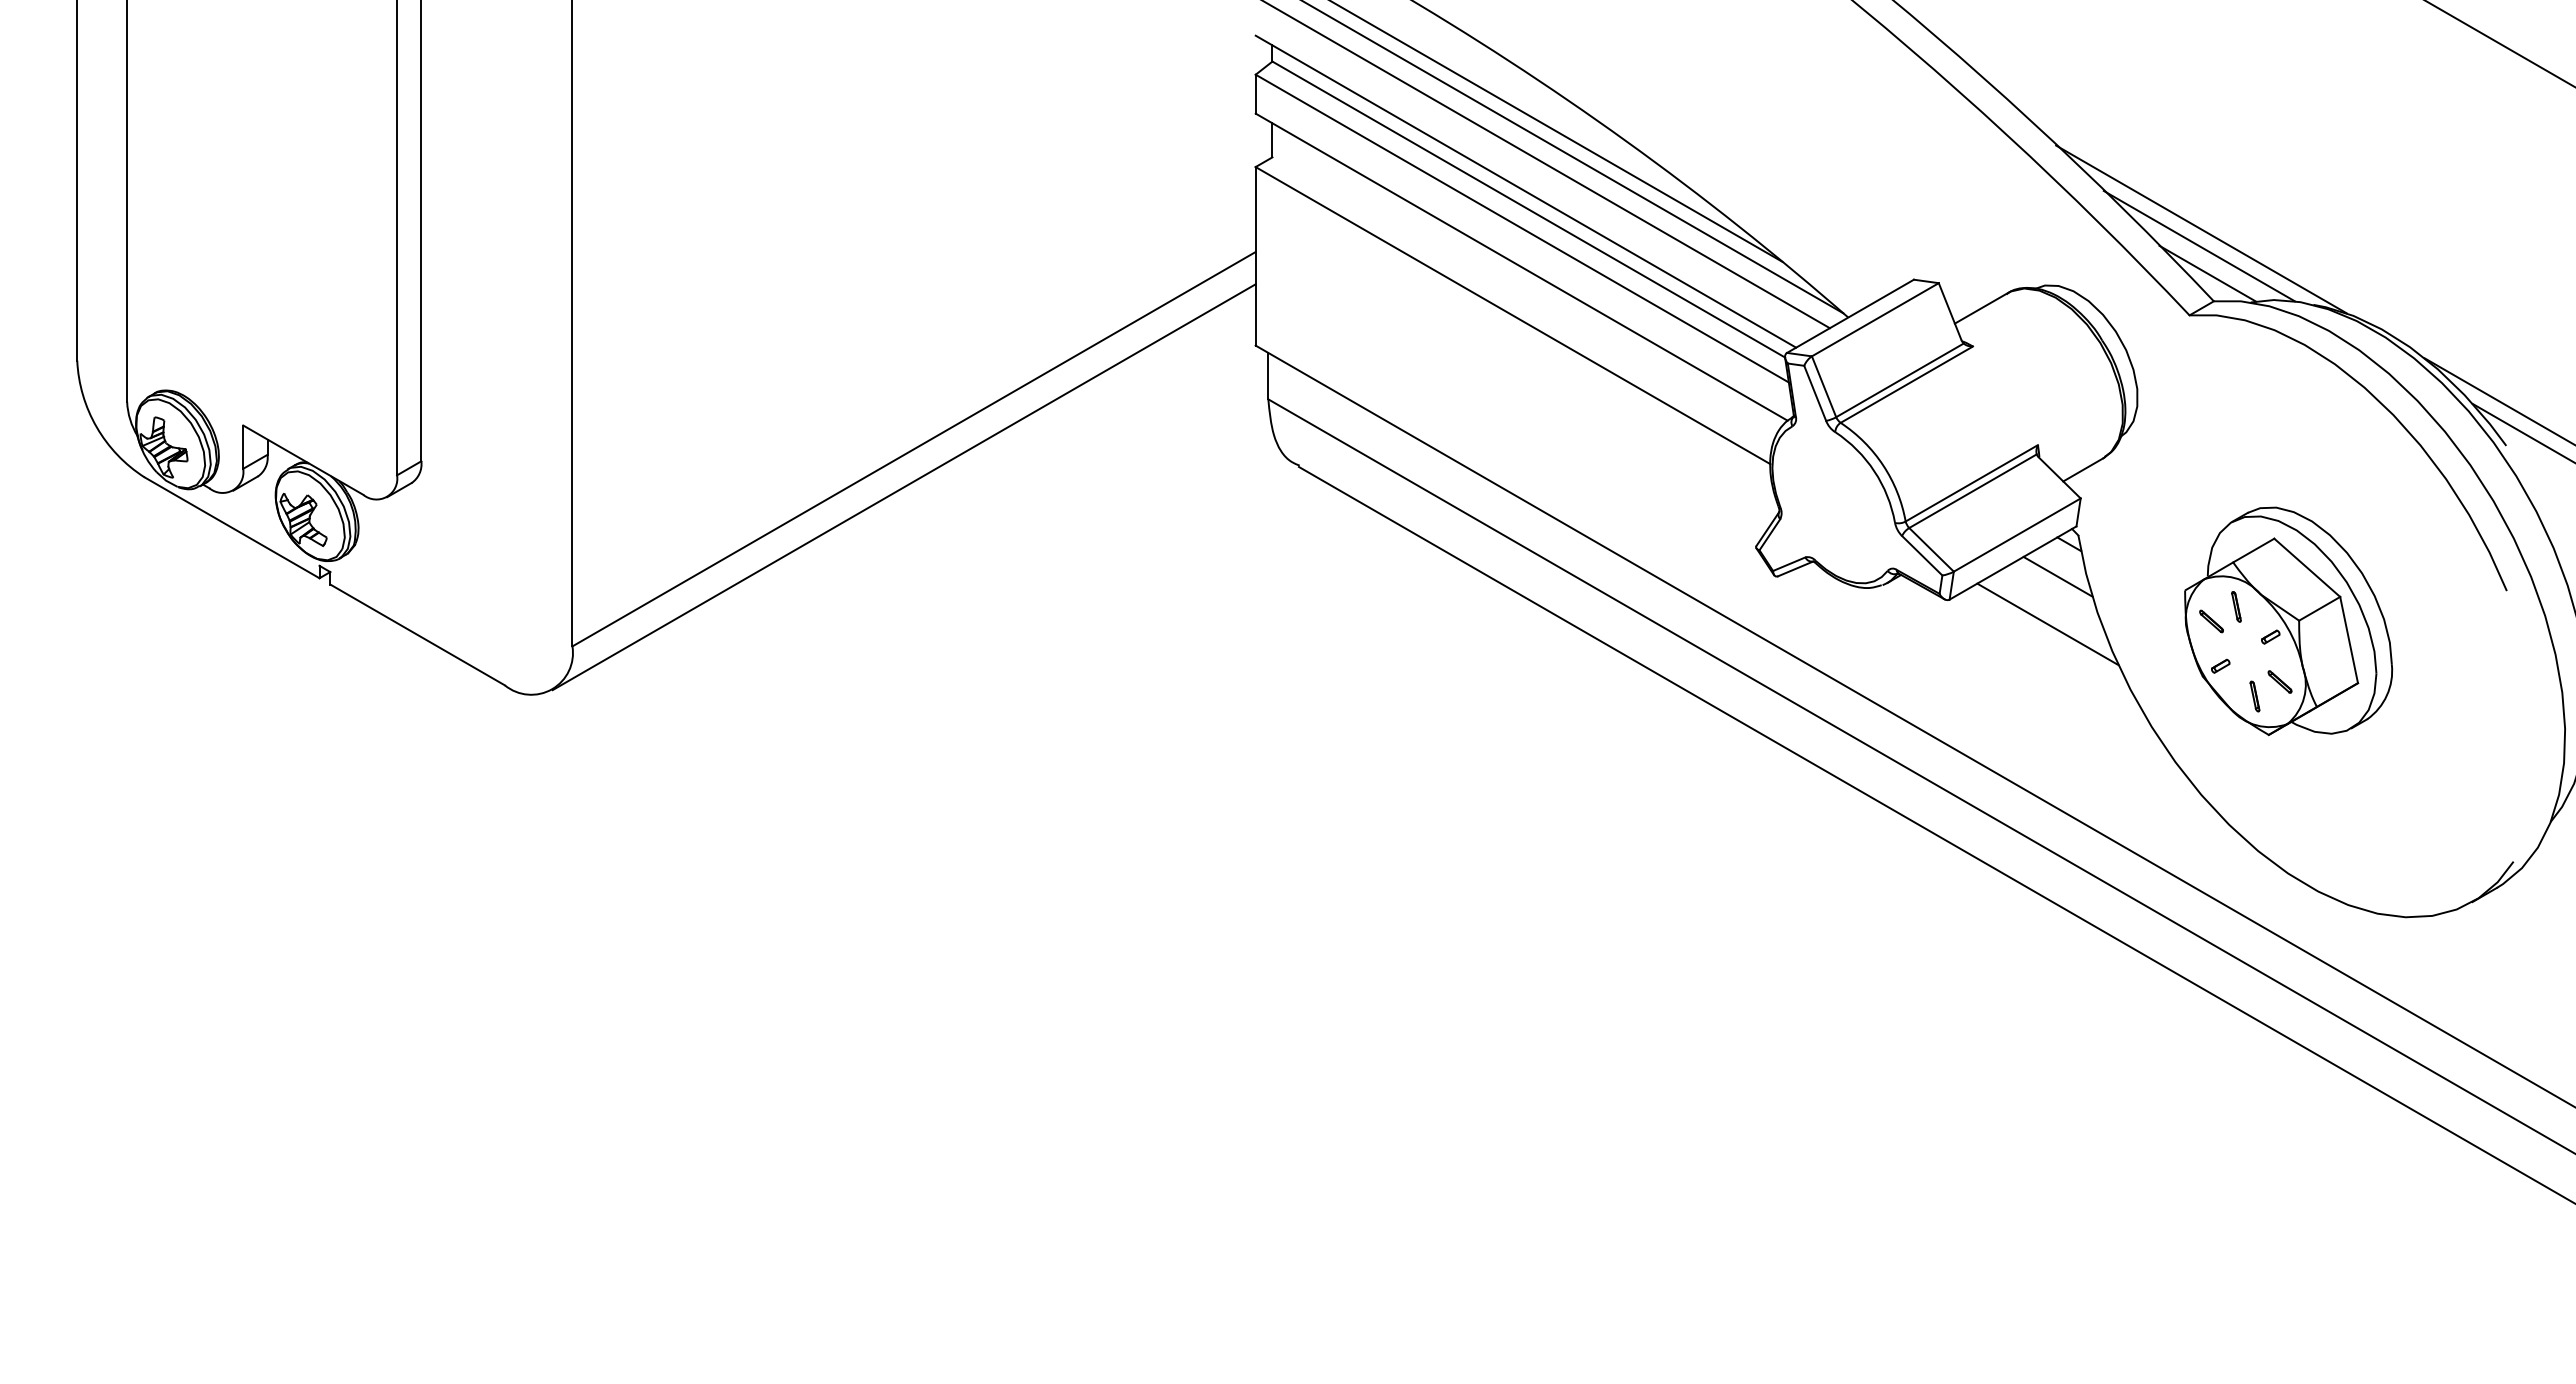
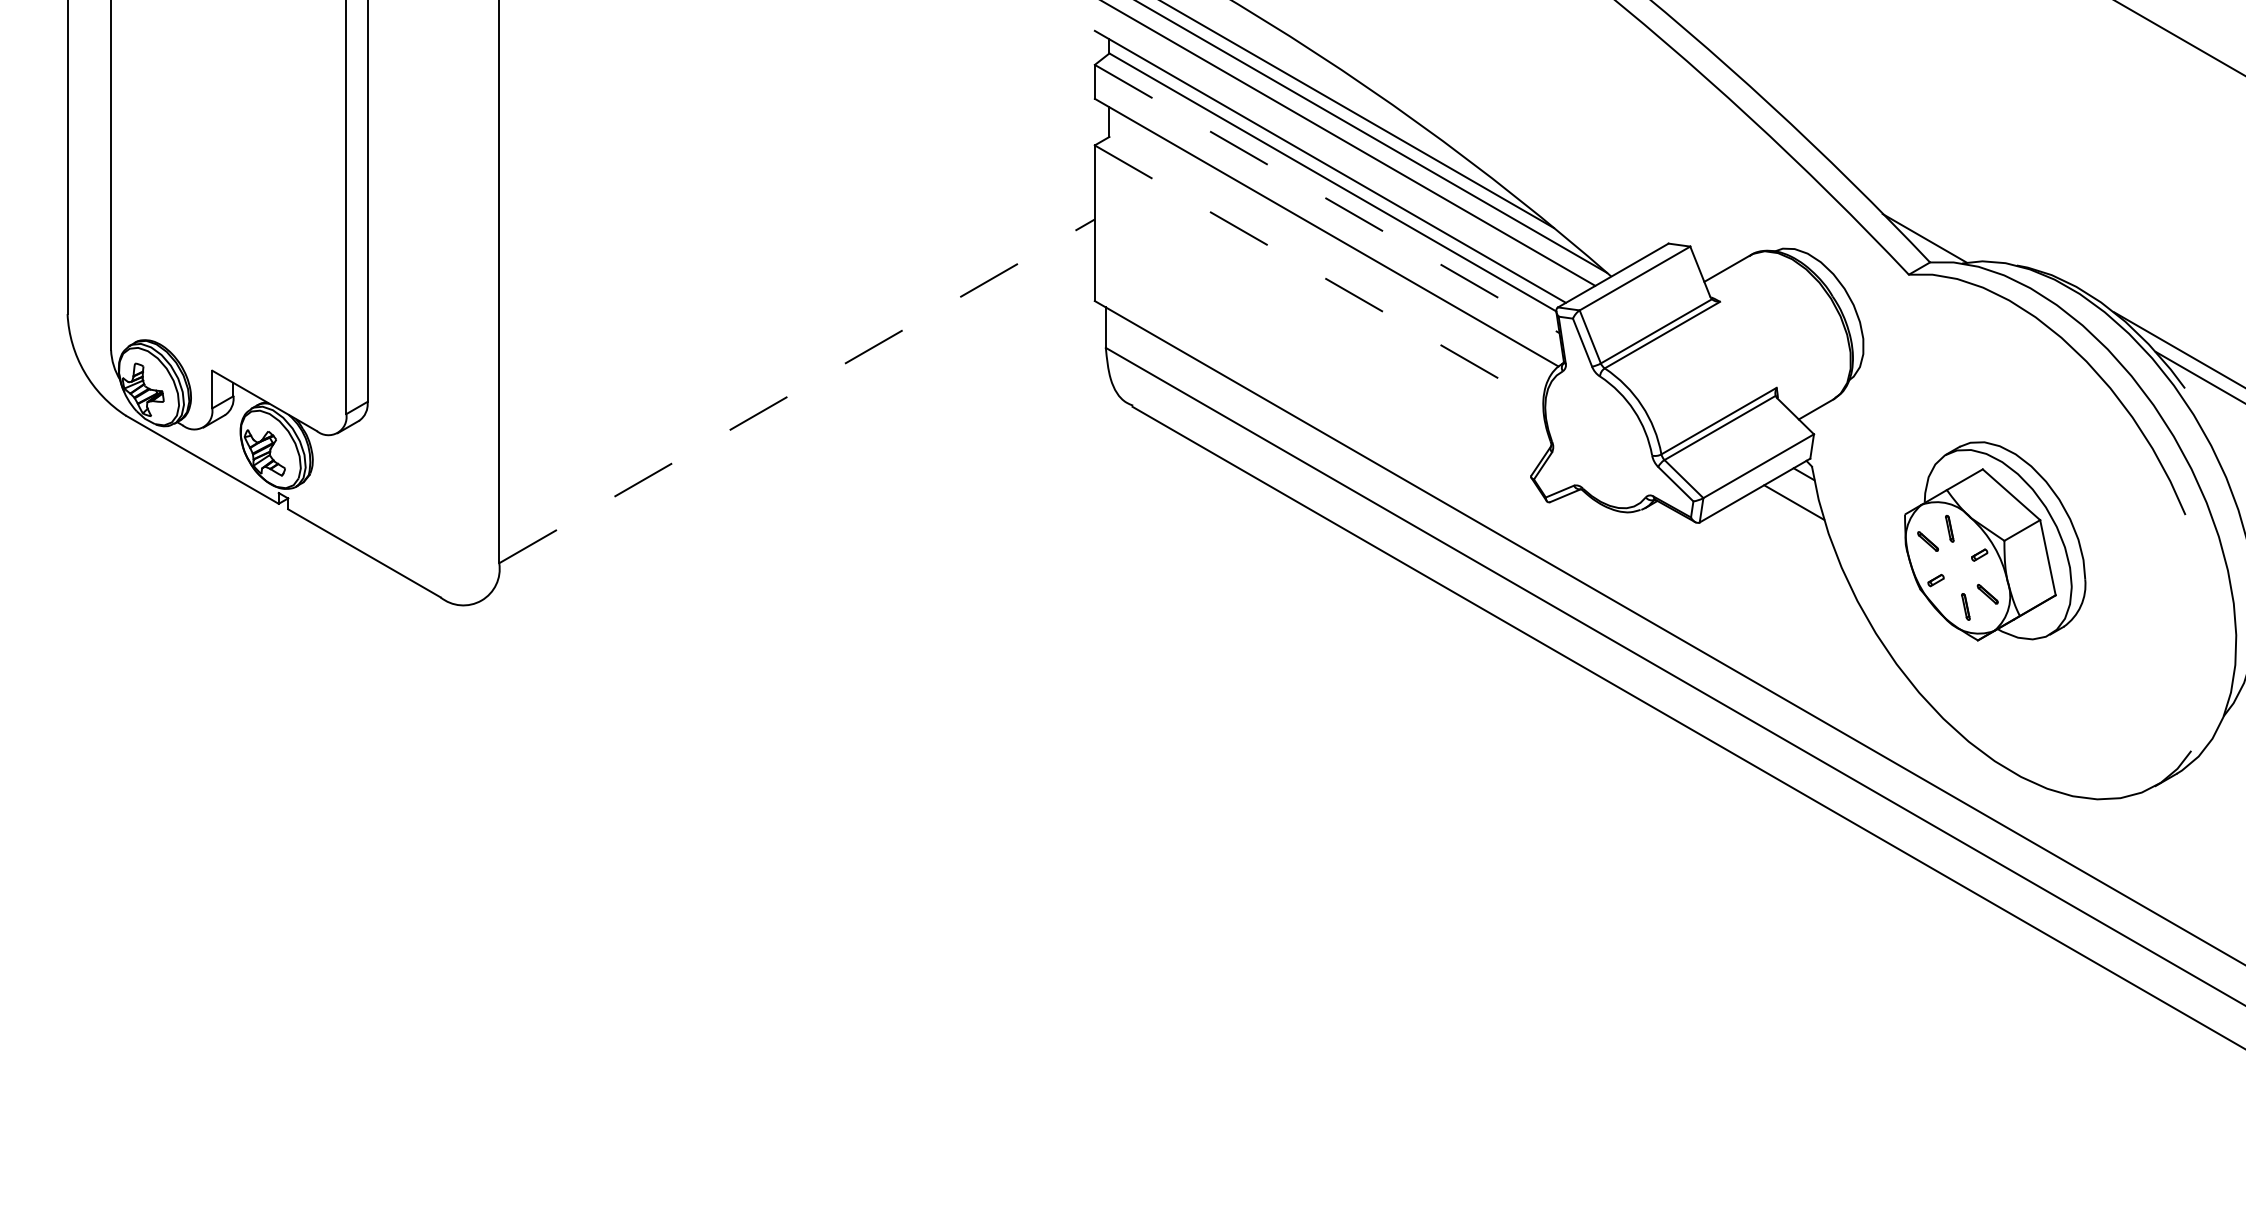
line: (1522, 228) -> (1327, 198), solid -> dashed
line: (2201, 229) -> (1919, 199), removed
line: (2198, 245) -> (1916, 213), removed
line: (1513, 315) -> (1319, 274), solid -> dashed
line: (914, 448) -> (797, 390), solid -> dashed
line: (903, 487) -> (787, 424), removed
line: (2047, 624) -> (1785, 544), removed

